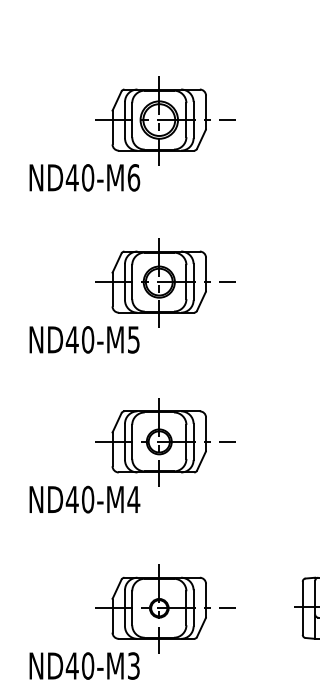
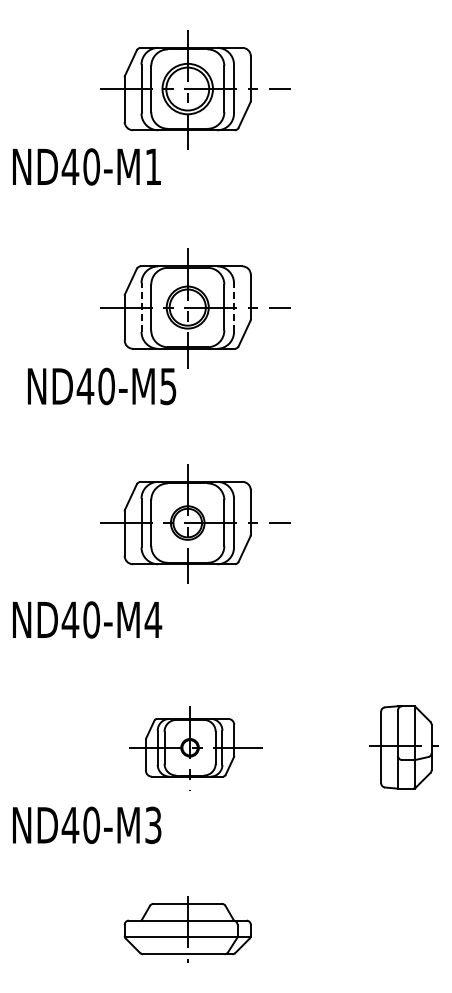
text: (133, 177) -> (153, 166), ND40-M6 -> ND40-M1
line: (125, 282) -> (141, 307), solid -> dashed
line: (193, 282) -> (234, 307), solid -> dashed
text: (84, 339) -> (102, 386), moved
text: (84, 499) -> (87, 619), moved
part: (165, 609) -> (195, 748), size x0.7

